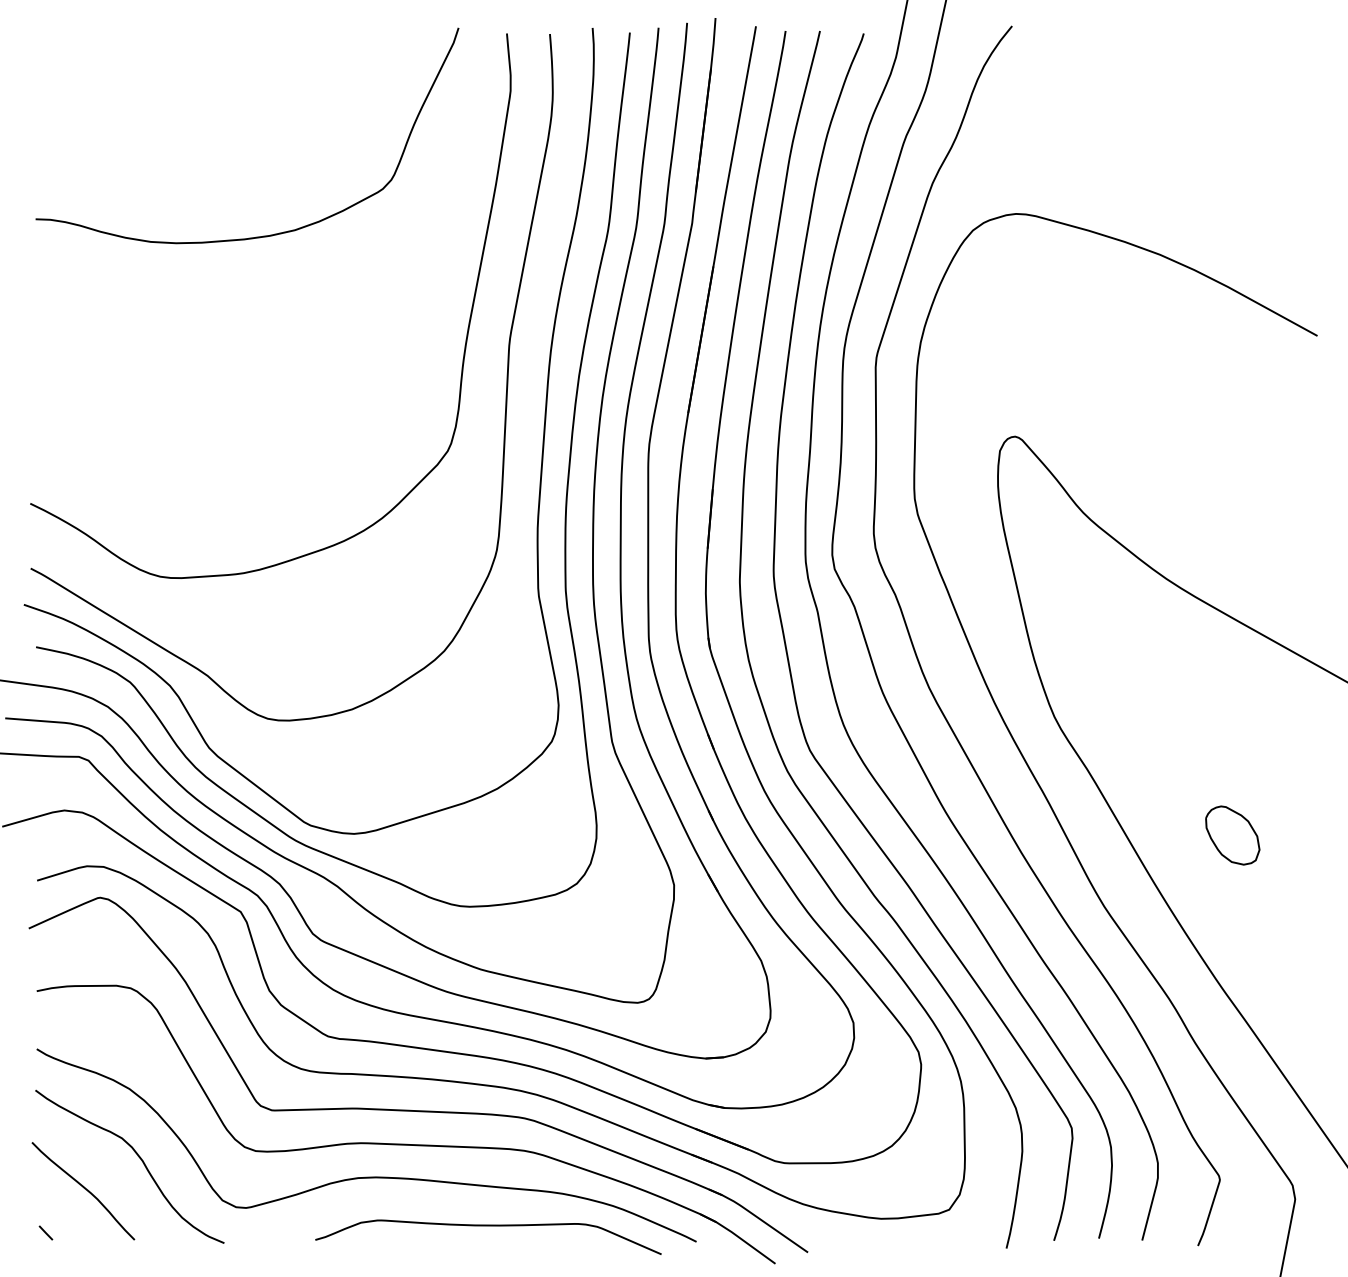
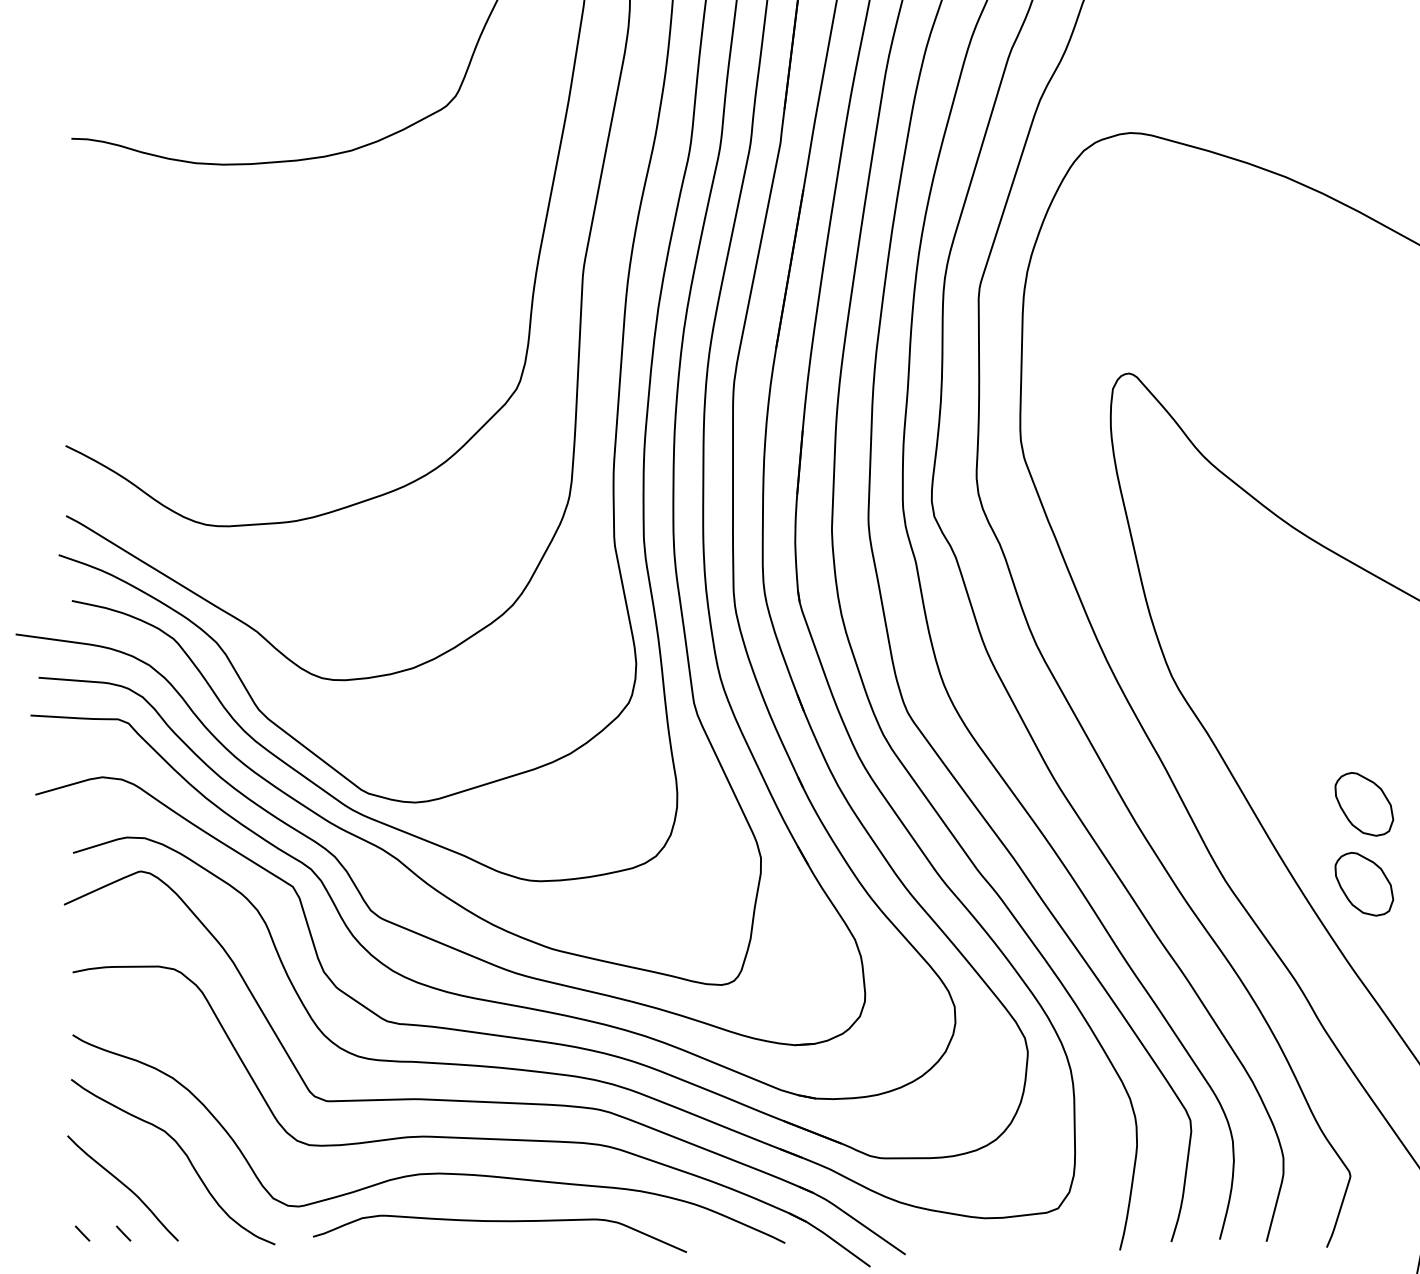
part: (1232, 909) -> (1364, 884), added
curve: (488, 1226) -> (500, 1222), moved
line: (83, 1232) -> (123, 1233), added

